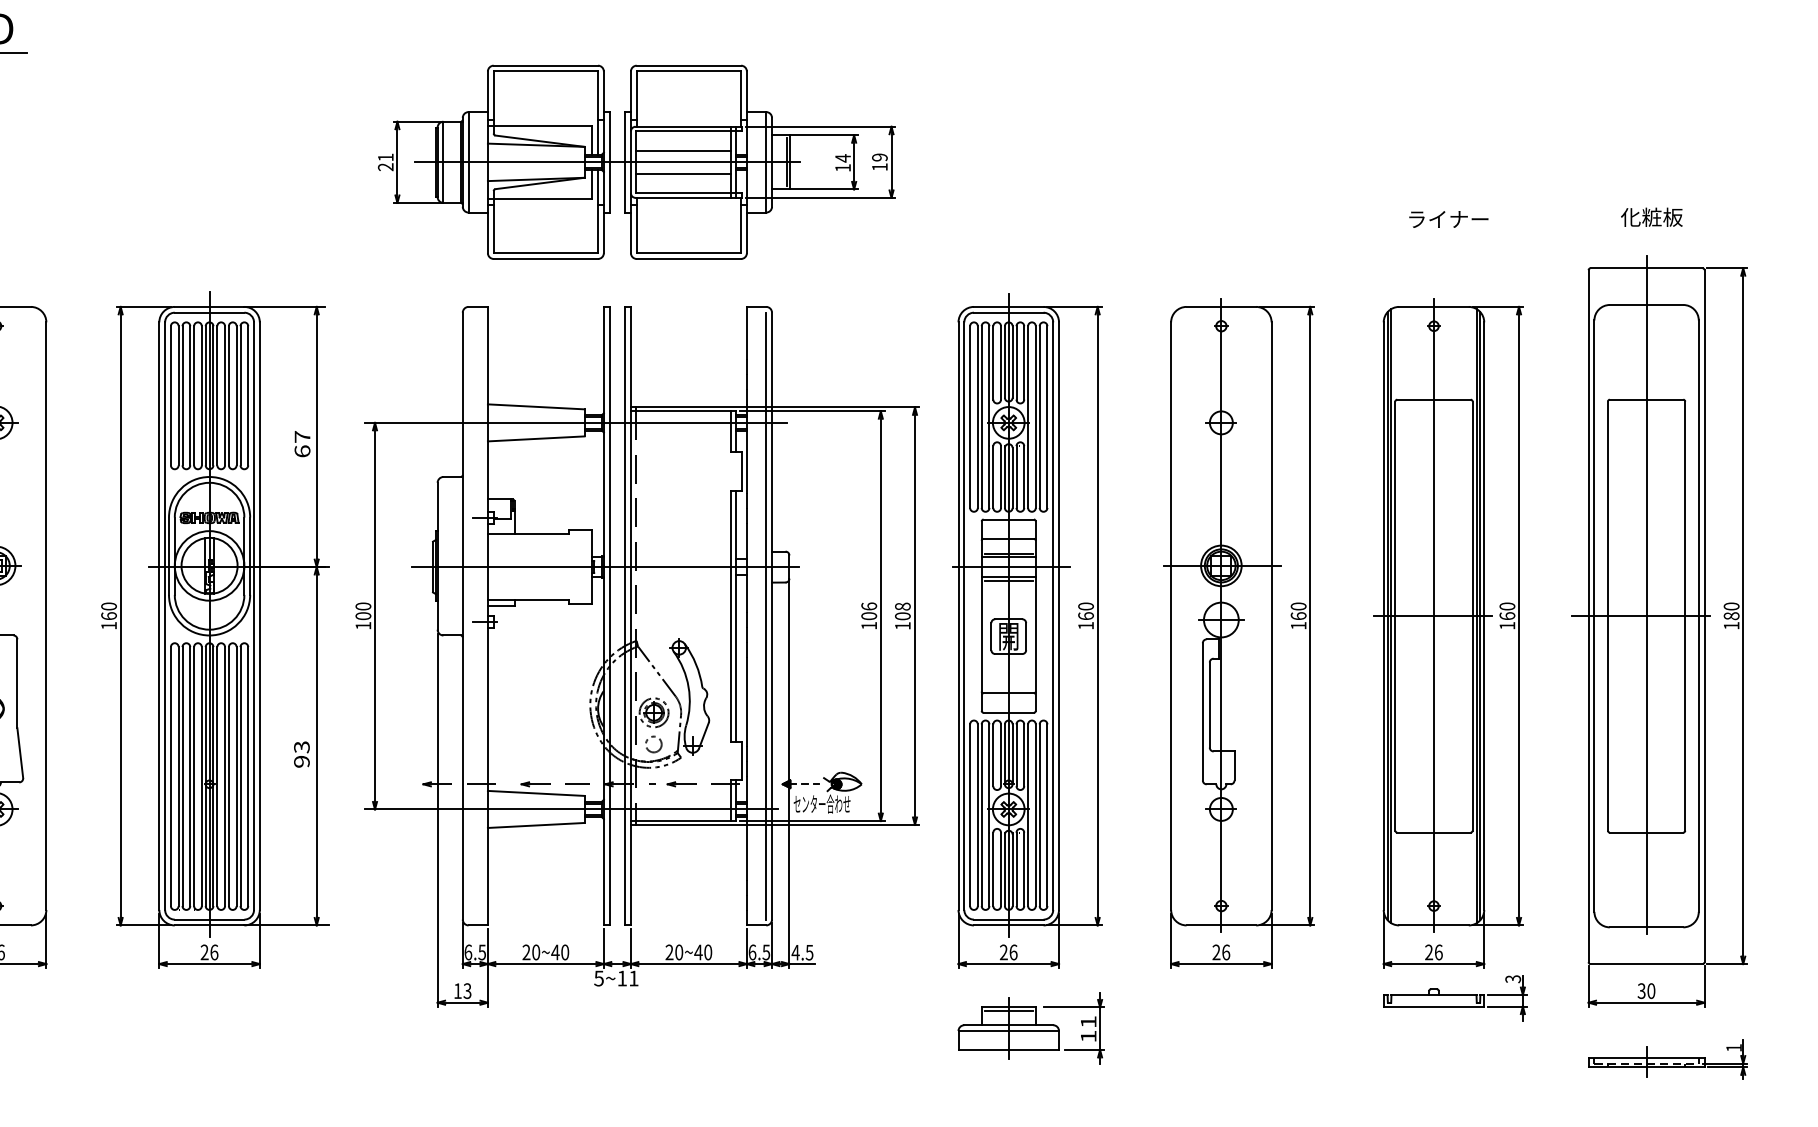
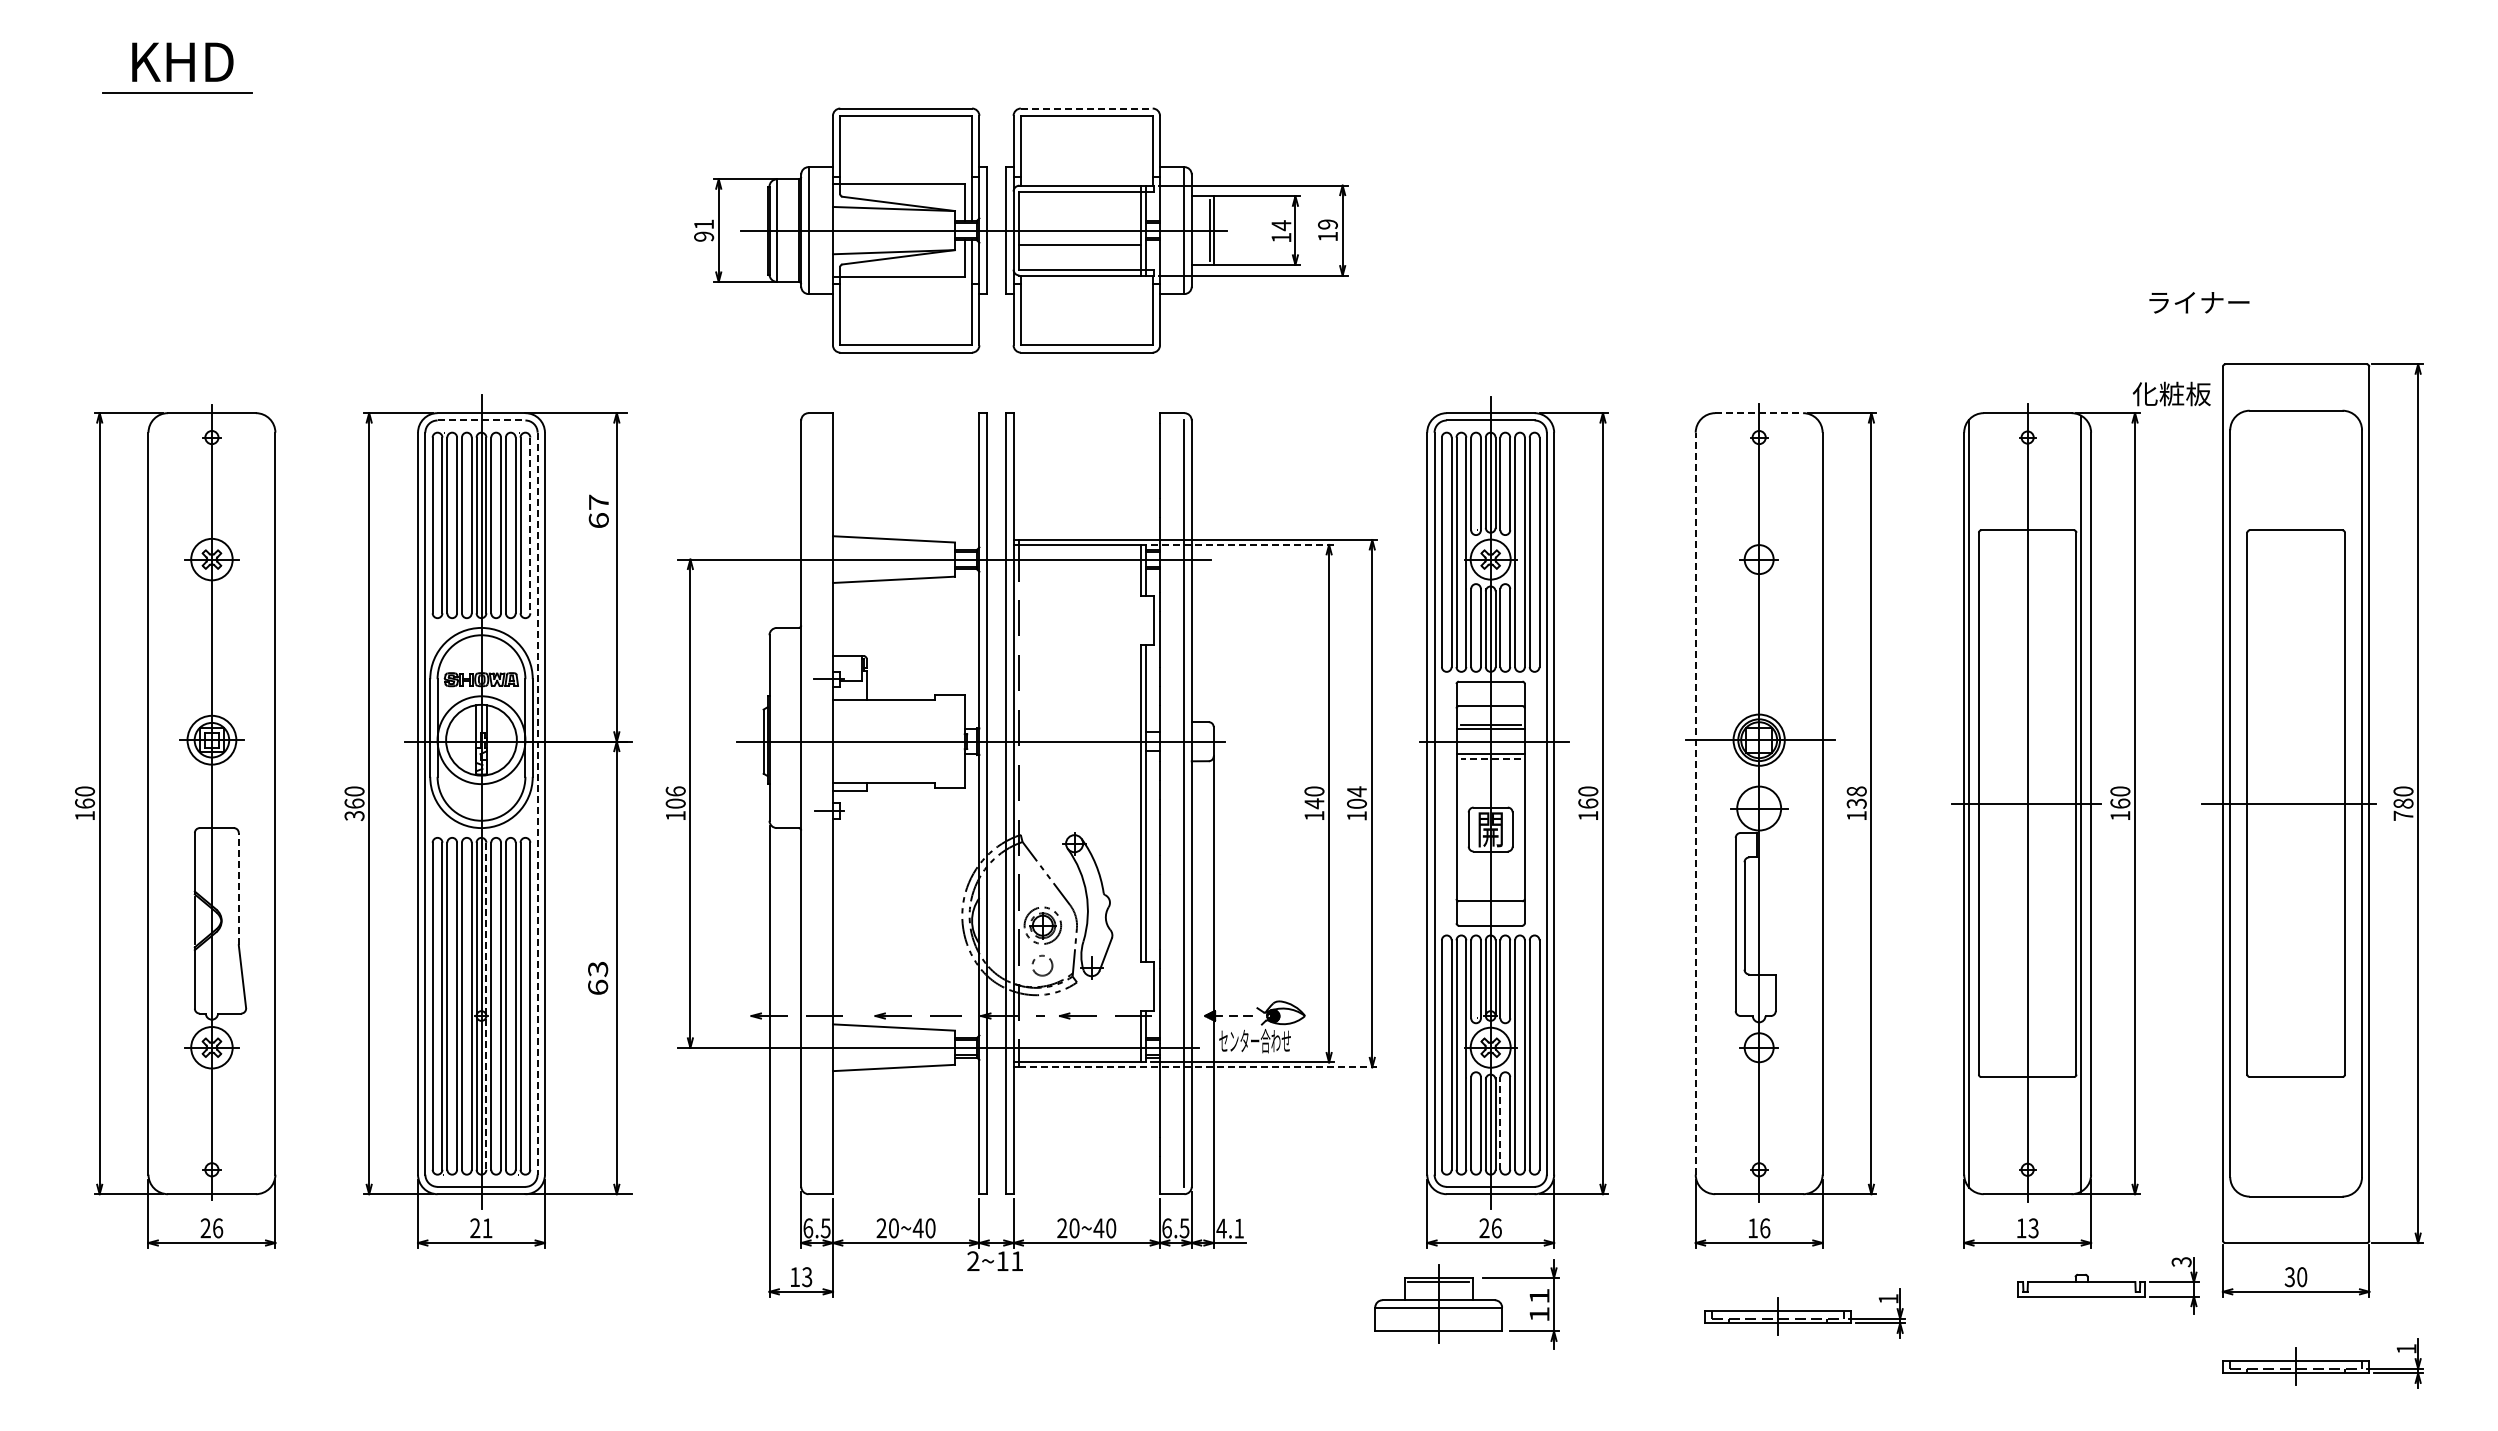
line: (688, 65) -> (1086, 108), solid -> dashed
line: (683, 150) -> (1079, 215), removed
text: (386, 167) -> (704, 236), 21 -> 91
text: (1651, 216) -> (2171, 393), moved
text: (1448, 219) -> (2199, 302), moved
line: (1221, 307) -> (1759, 413), solid -> dashed
line: (209, 312) -> (481, 420), solid -> dashed
line: (248, 395) -> (530, 525), solid -> dashed
line: (813, 410) -> (1243, 544), solid -> dashed
text: (302, 443) -> (598, 510), moved
line: (1008, 580) -> (1490, 758), solid -> dashed
line: (1646, 594) -> (2296, 776), removed
text: (363, 606) -> (675, 791), 100 -> 106
text: (902, 606) -> (1356, 791), 108 -> 104
text: (869, 611) -> (1314, 797), 106 -> 140
text: (1298, 611) -> (1856, 797), 160 -> 138
line: (253, 616) -> (537, 803), solid -> dashed
line: (1170, 616) -> (1695, 803), solid -> dashed
line: (1391, 616) -> (1973, 803), removed
line: (1480, 616) -> (2086, 803), removed
text: (109, 625) -> (354, 815), 160 -> 360
text: (1731, 625) -> (2403, 815), 180 -> 780
line: (17, 683) -> (238, 888), solid -> dashed
text: (302, 761) -> (598, 987), 93 -> 63
line: (213, 776) -> (486, 1006), solid -> dashed
line: (777, 825) -> (1198, 1067), solid -> dashed
line: (1016, 868) -> (1500, 1122), solid -> dashed
text: (214, 952) -> (487, 1228), 26 -> 21
text: (809, 952) -> (1238, 1228), 4.5 -> 4.1
text: (1216, 952) -> (1752, 1228), 26 -> 16
text: (1433, 952) -> (2027, 1228), 26 -> 13
text: (599, 978) -> (973, 1261), 5~11 -> 2~11
part: (1455, 997) -> (2108, 1285), moved
part: (1257, 1019) -> (1804, 1313), added
part: (1030, 1028) -> (1466, 1304), moved

